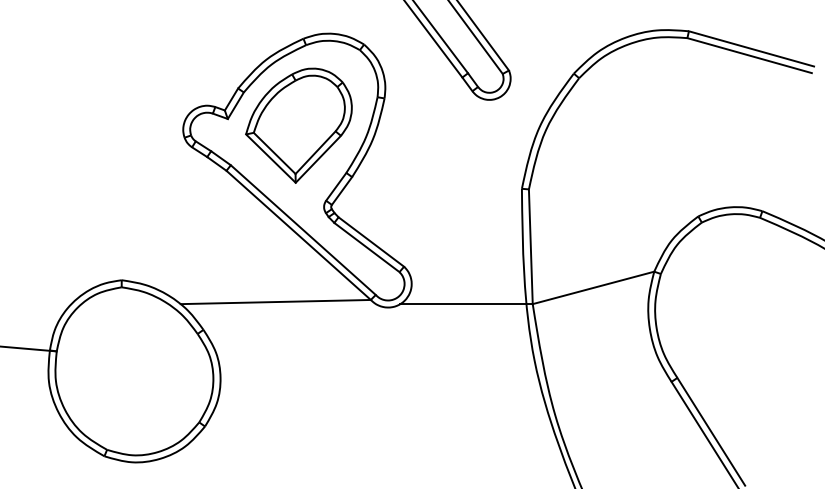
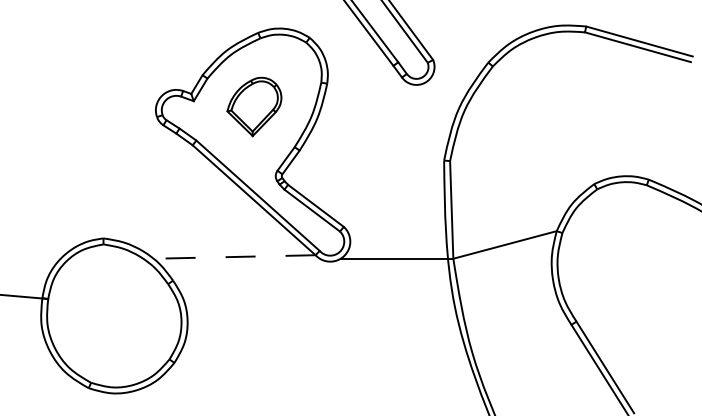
part: (299, 125) -> (254, 106), size x0.6
line: (275, 301) -> (234, 256), solid -> dashed

